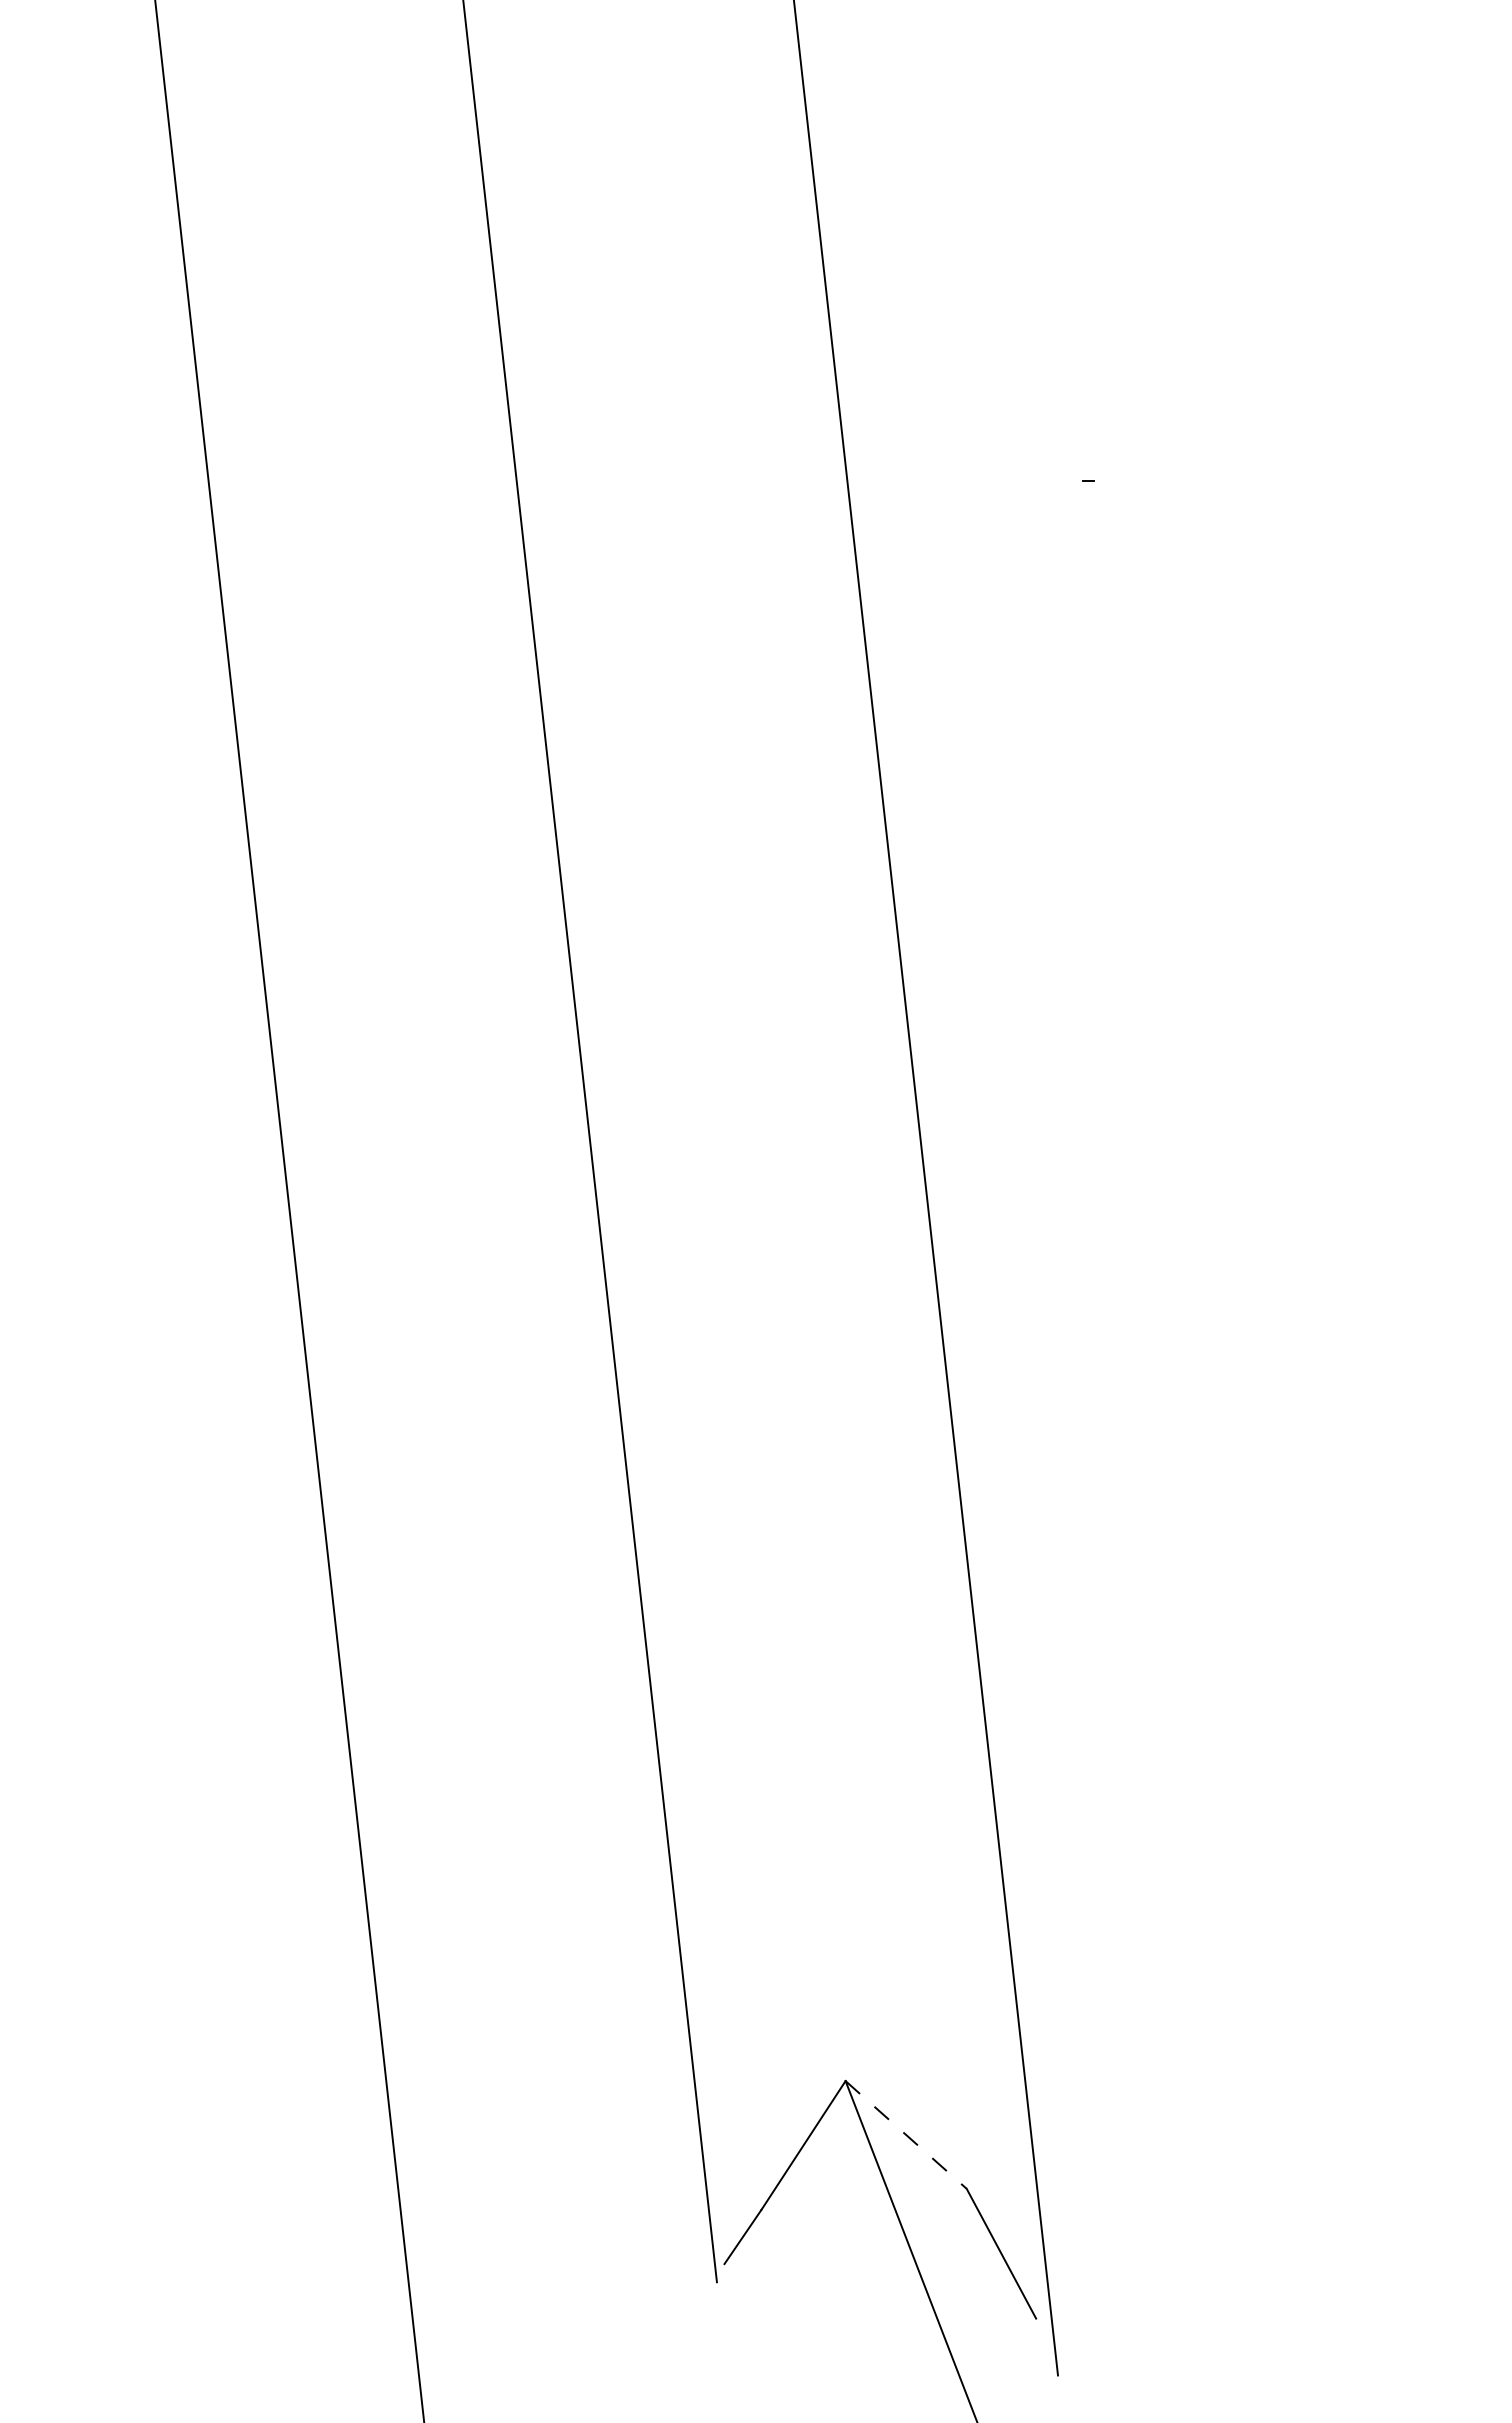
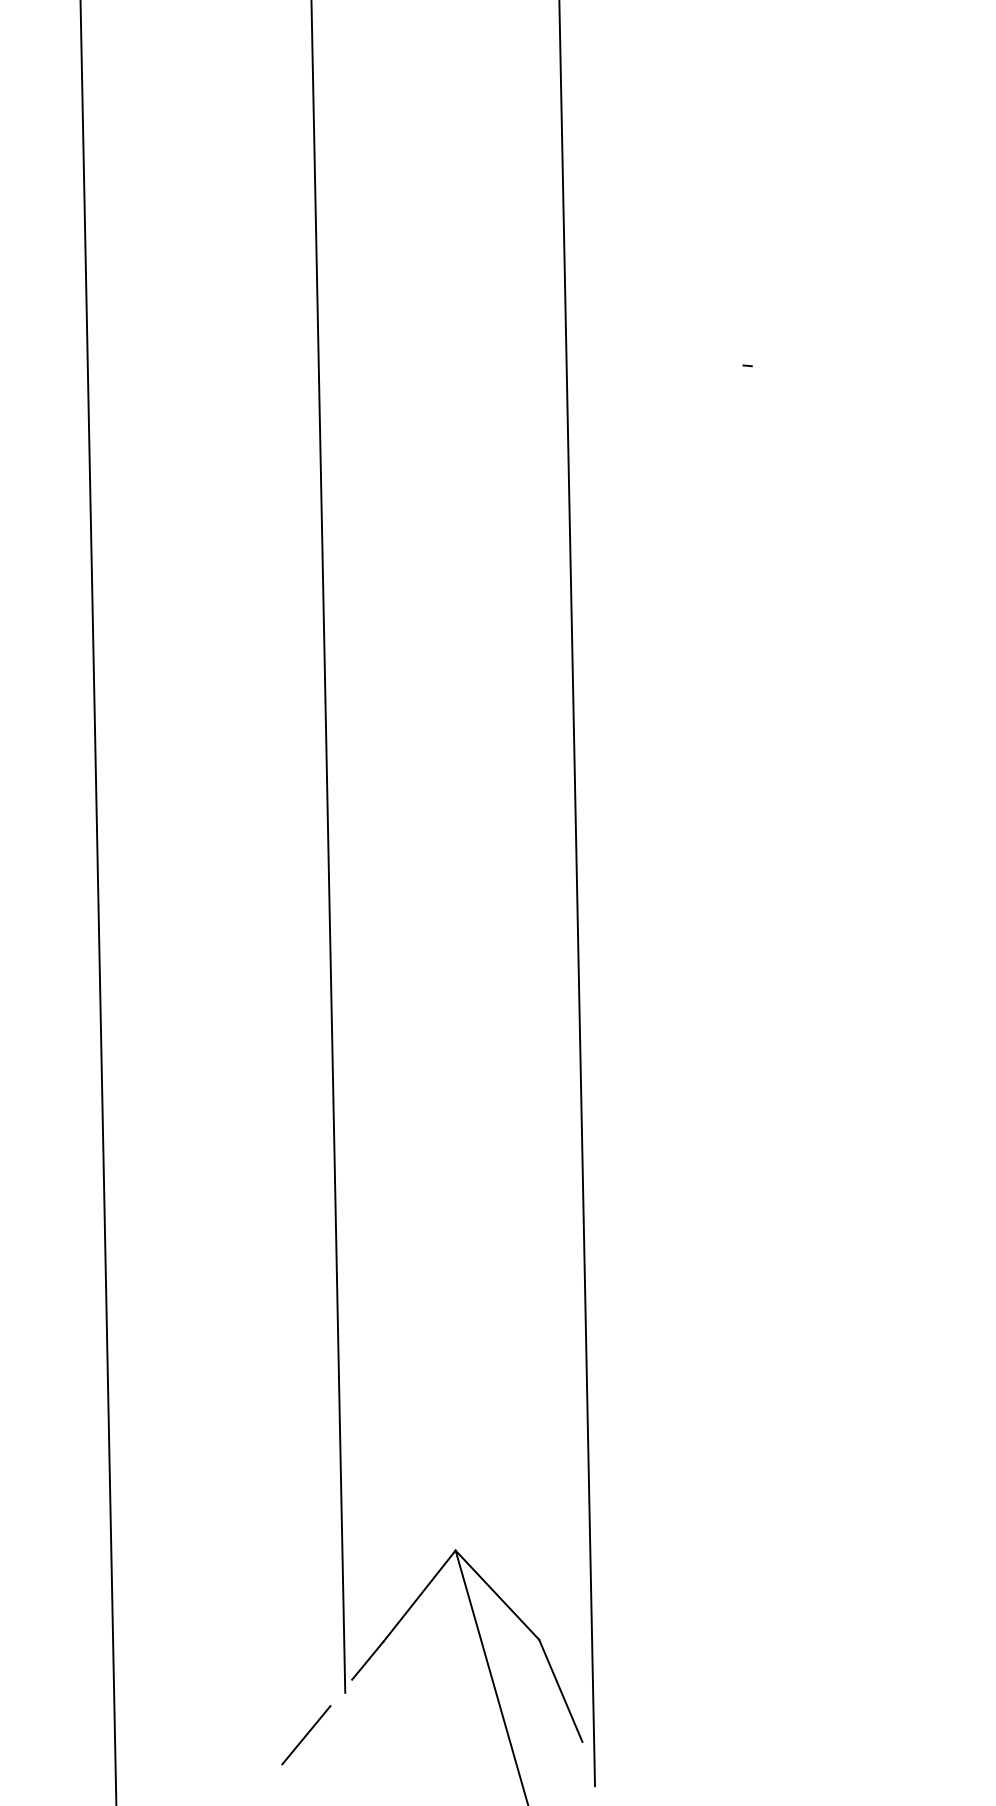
line: (906, 2135) -> (497, 1595), dashed -> solid
line: (670, 2342) -> (306, 1734), added

